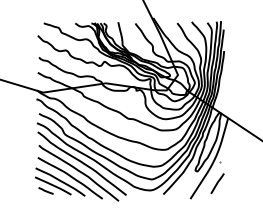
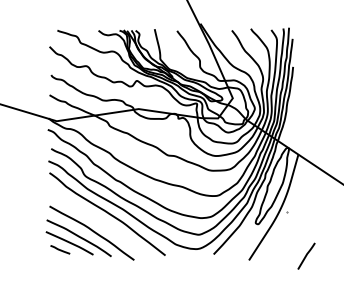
curve: (78, 171) -> (102, 224), removed
line: (217, 183) -> (306, 255), moved

